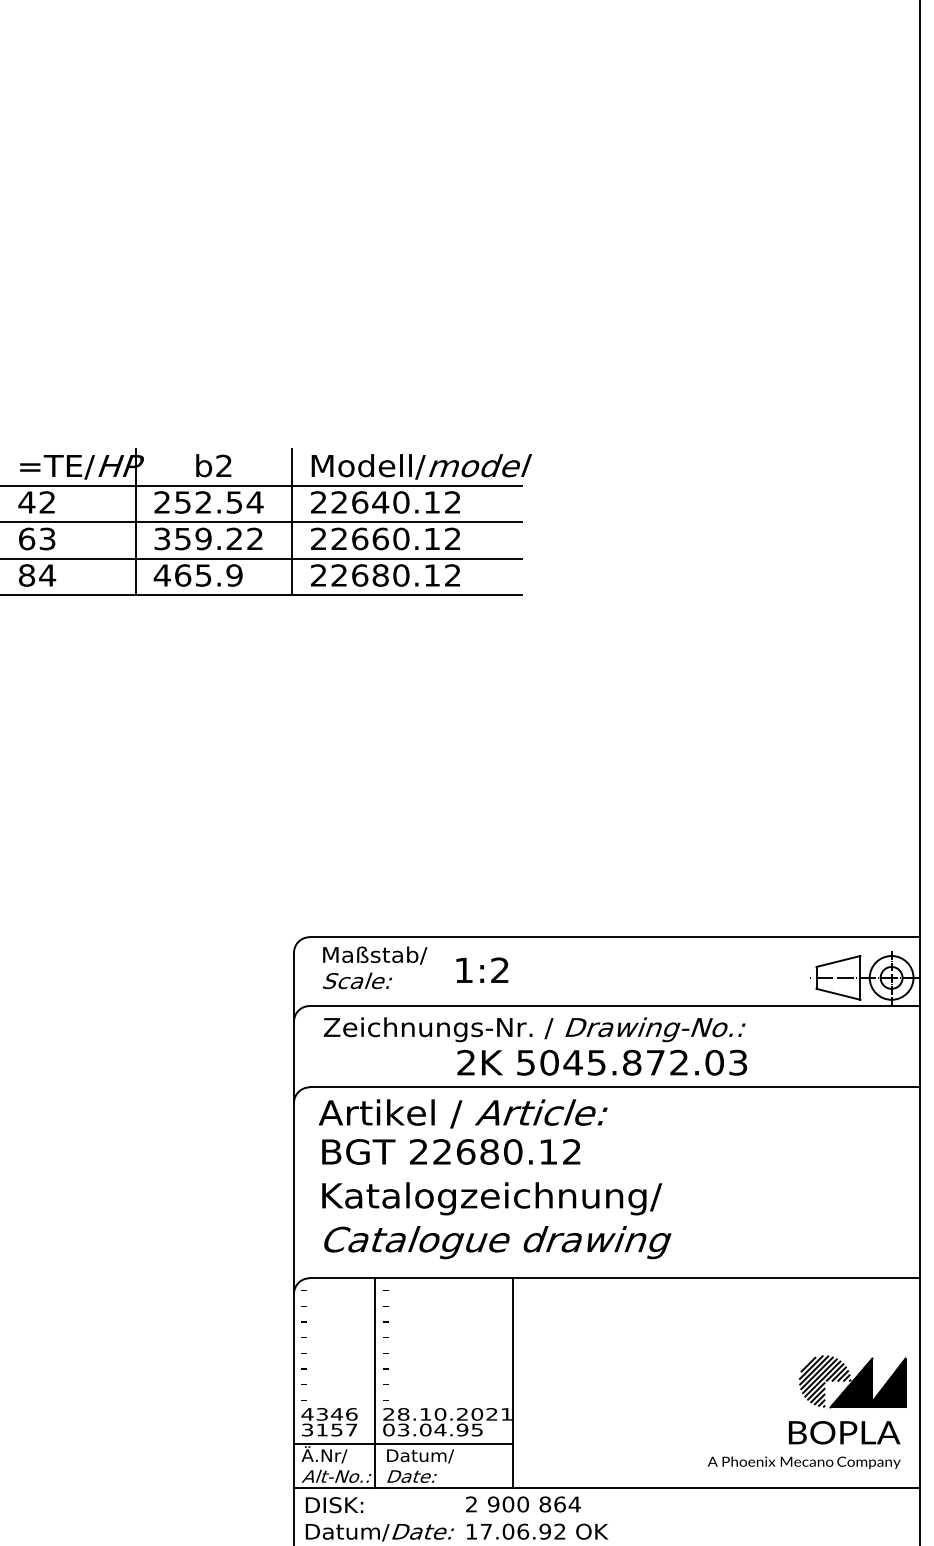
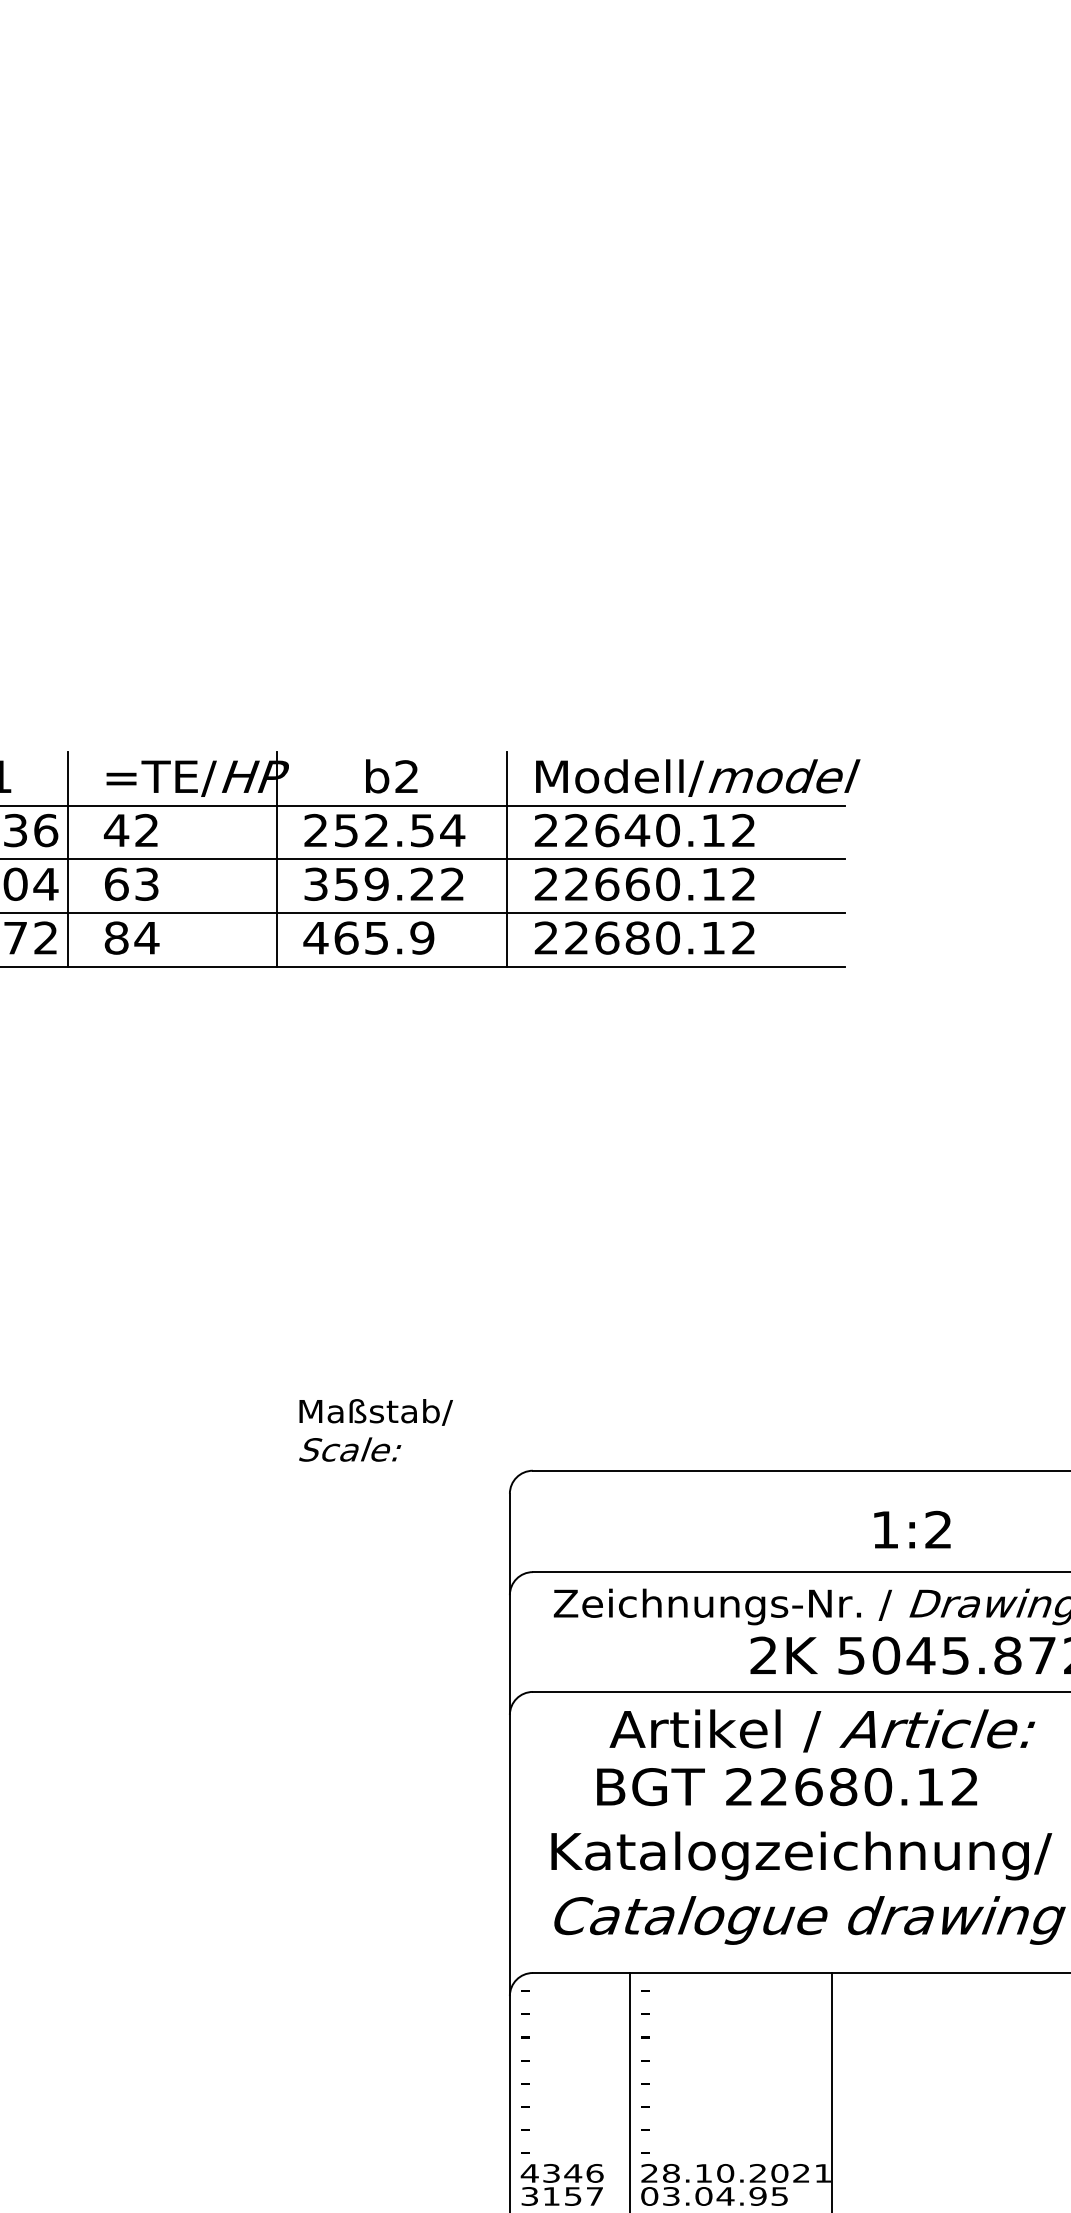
text: (375, 967) -> (376, 1429), moved
text: (482, 969) -> (912, 1528), moved
text: (462, 1113) -> (821, 1730), moved
text: (451, 1151) -> (787, 1786), moved

